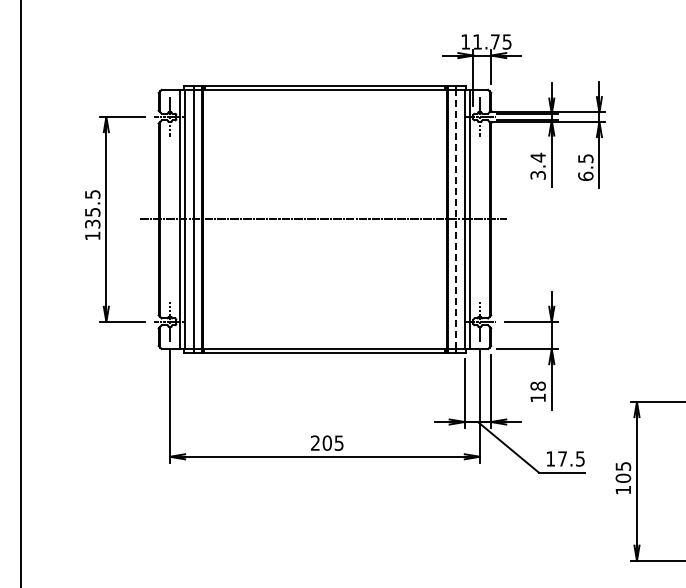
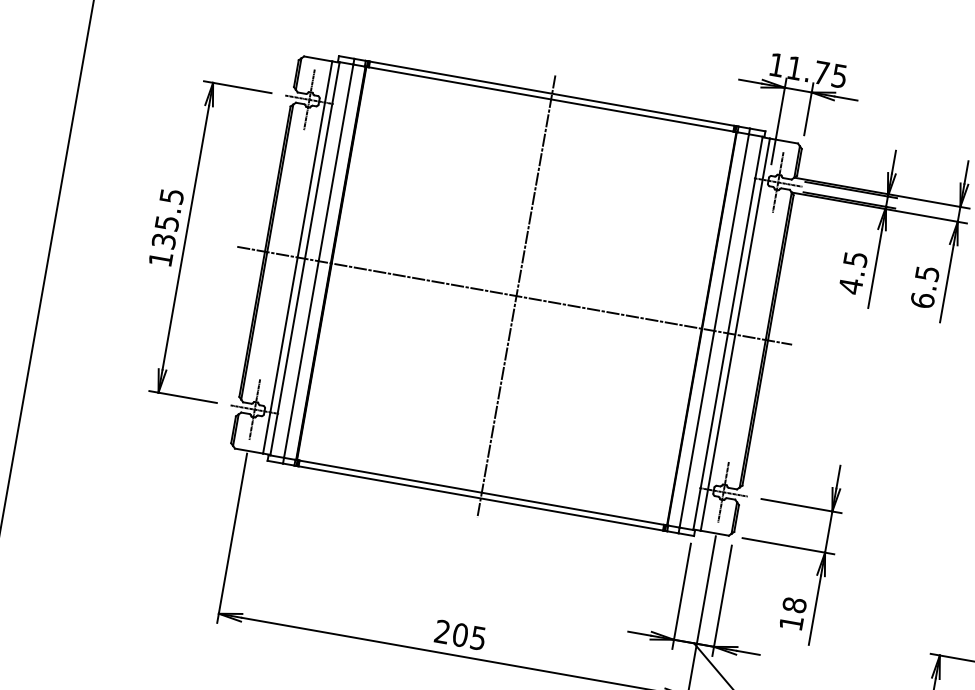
text: (537, 166) -> (852, 272), 3.4 -> 4.5
line: (324, 219) -> (515, 295), added
line: (455, 219) -> (714, 330), dashed -> solid

